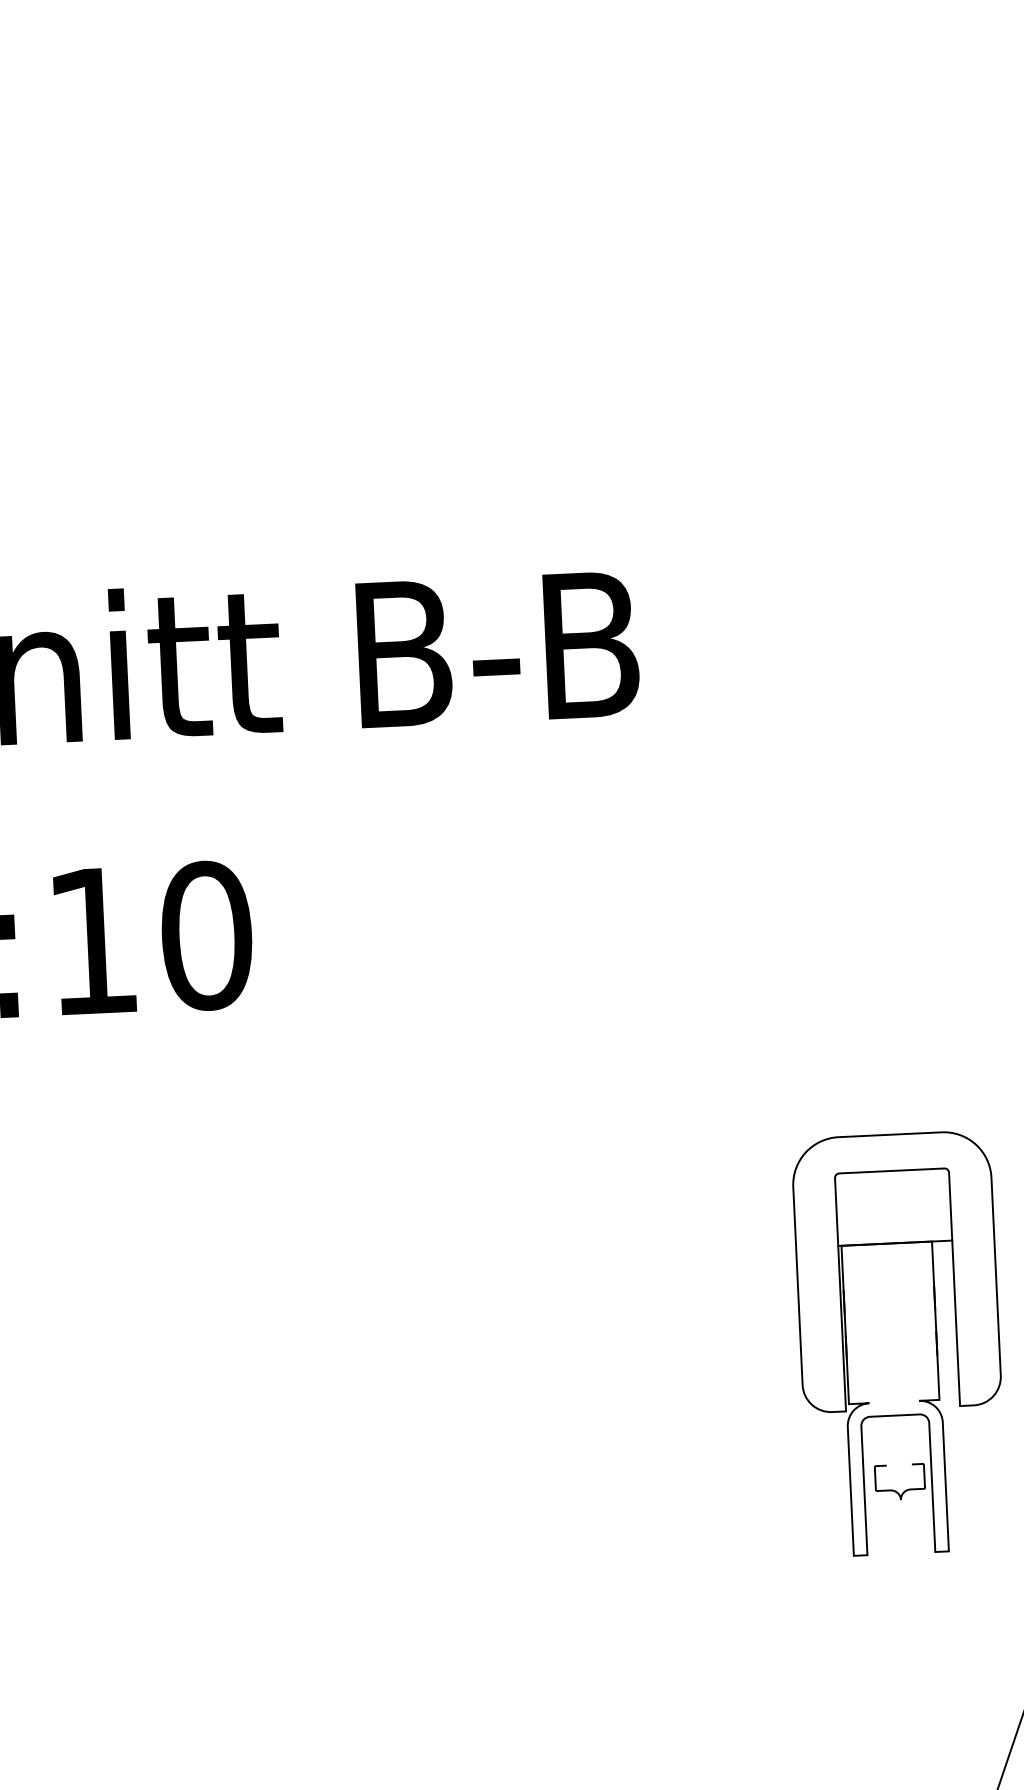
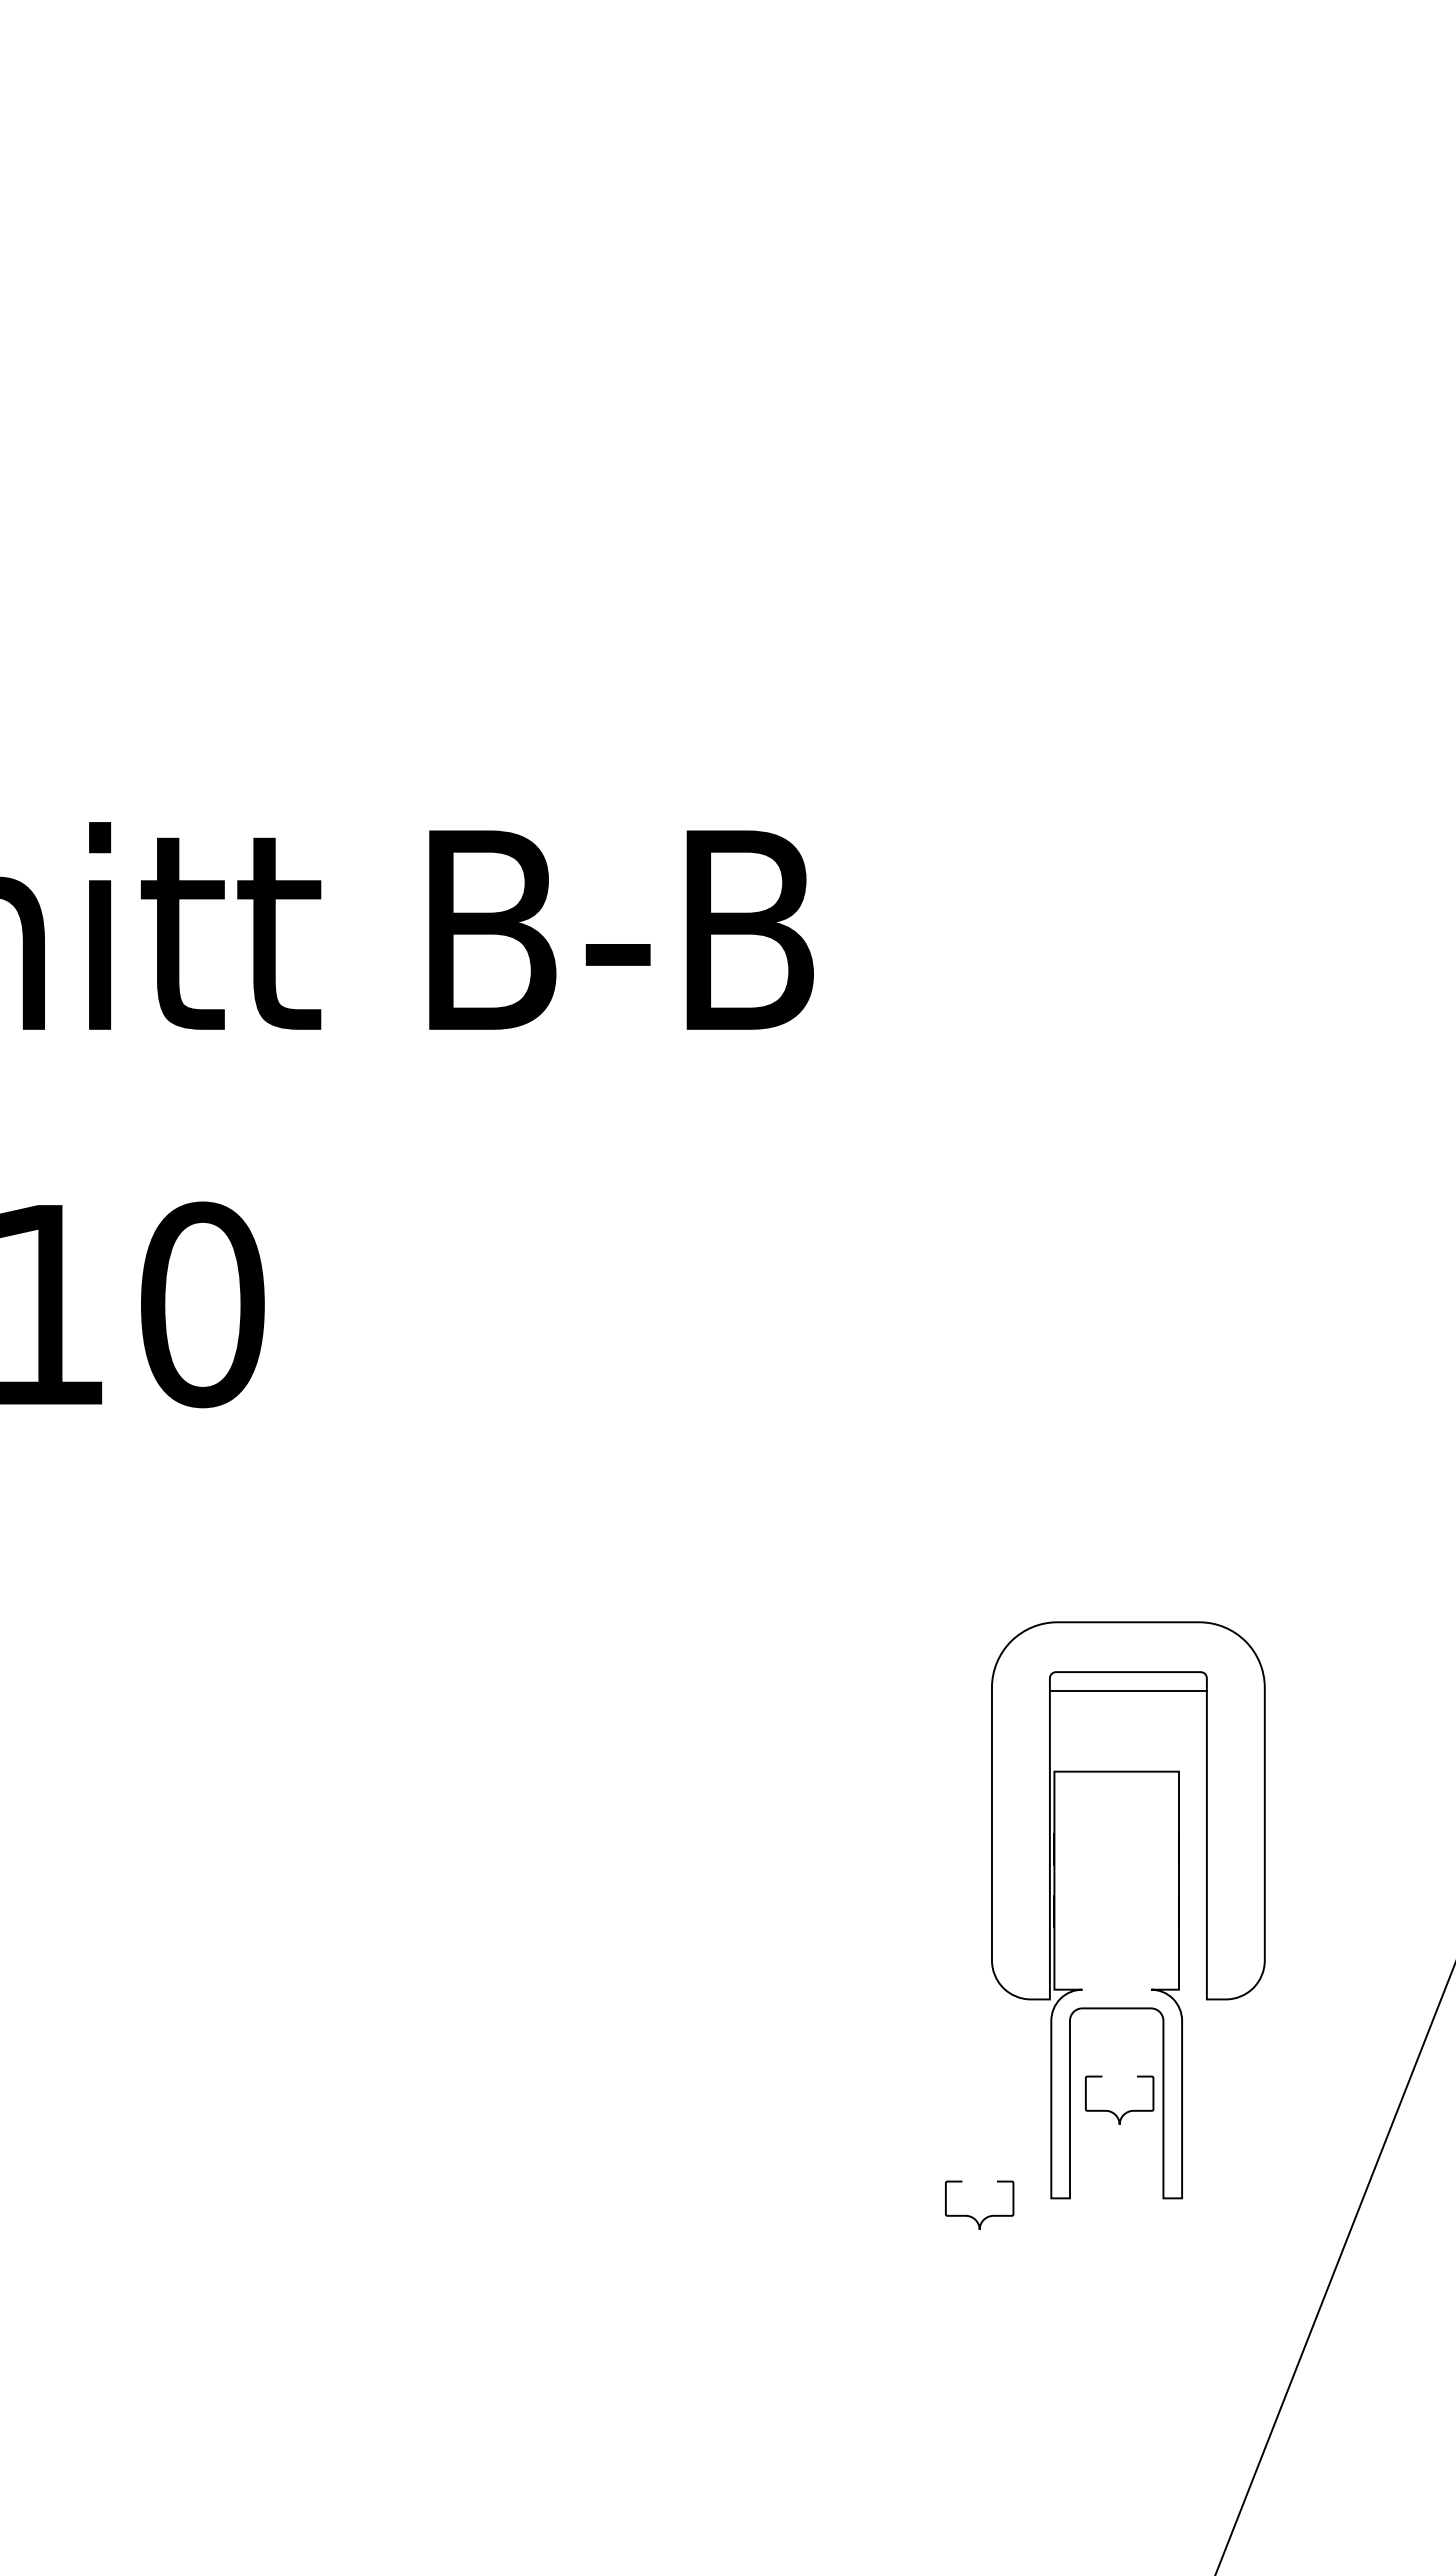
line: (894, 1243) -> (1127, 1690), moved
curve: (797, 1571) -> (972, 2216), added

